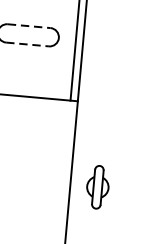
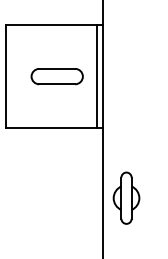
line: (29, 25) -> (57, 68), dashed -> solid
line: (27, 44) -> (57, 84), dashed -> solid
part: (97, 186) -> (126, 197), size x1.43

